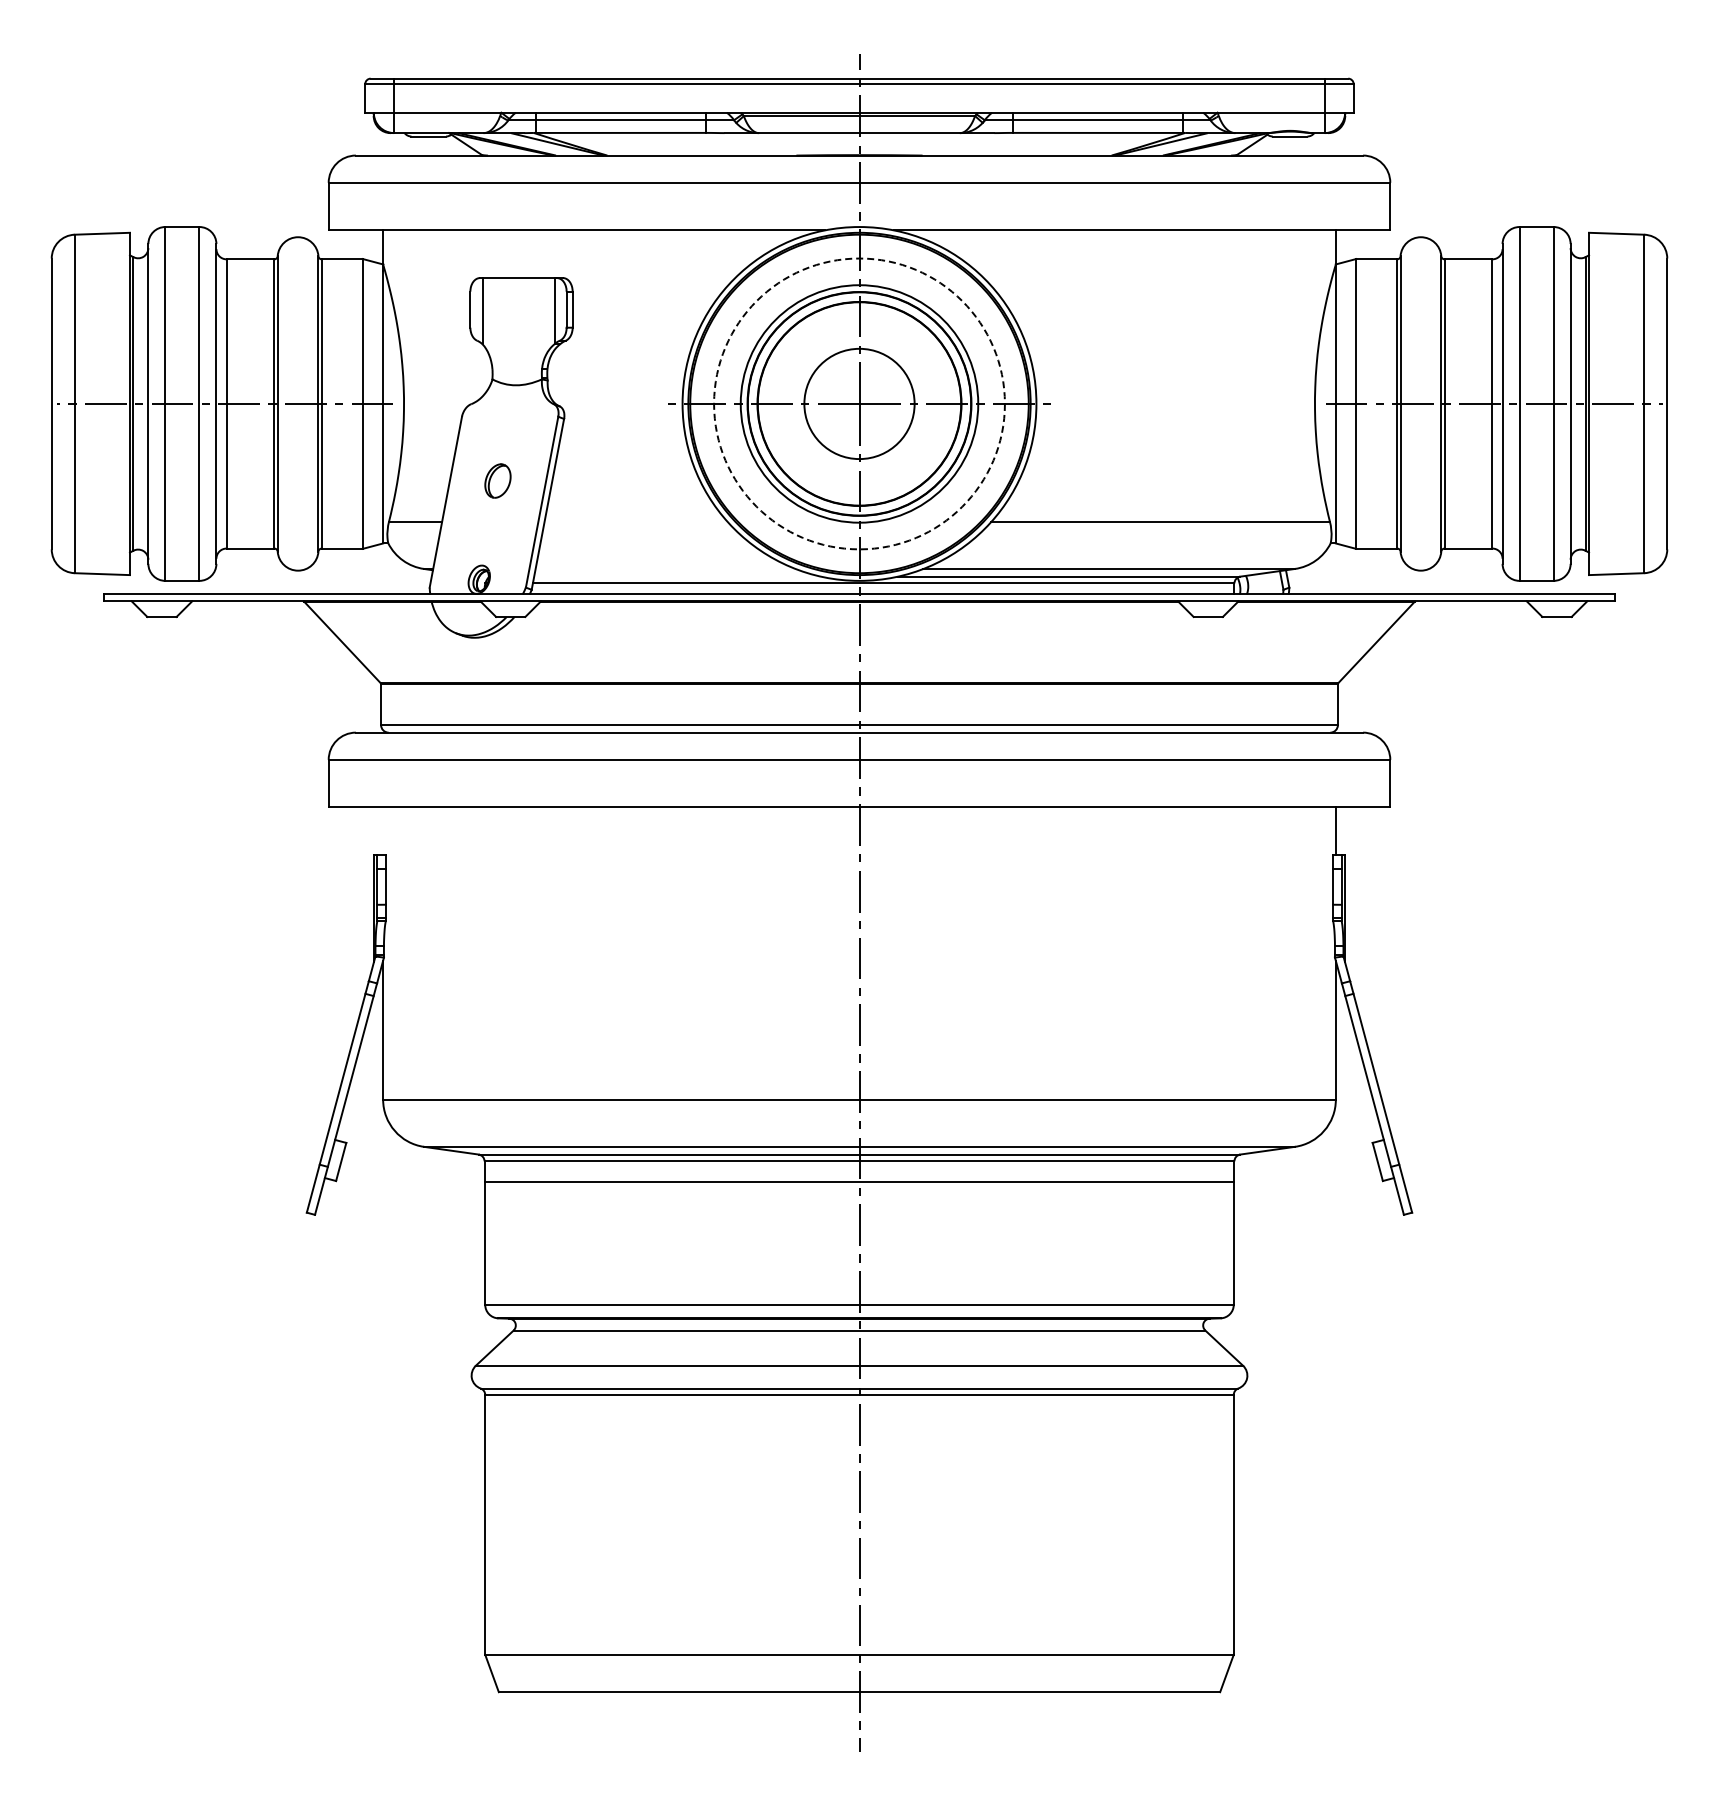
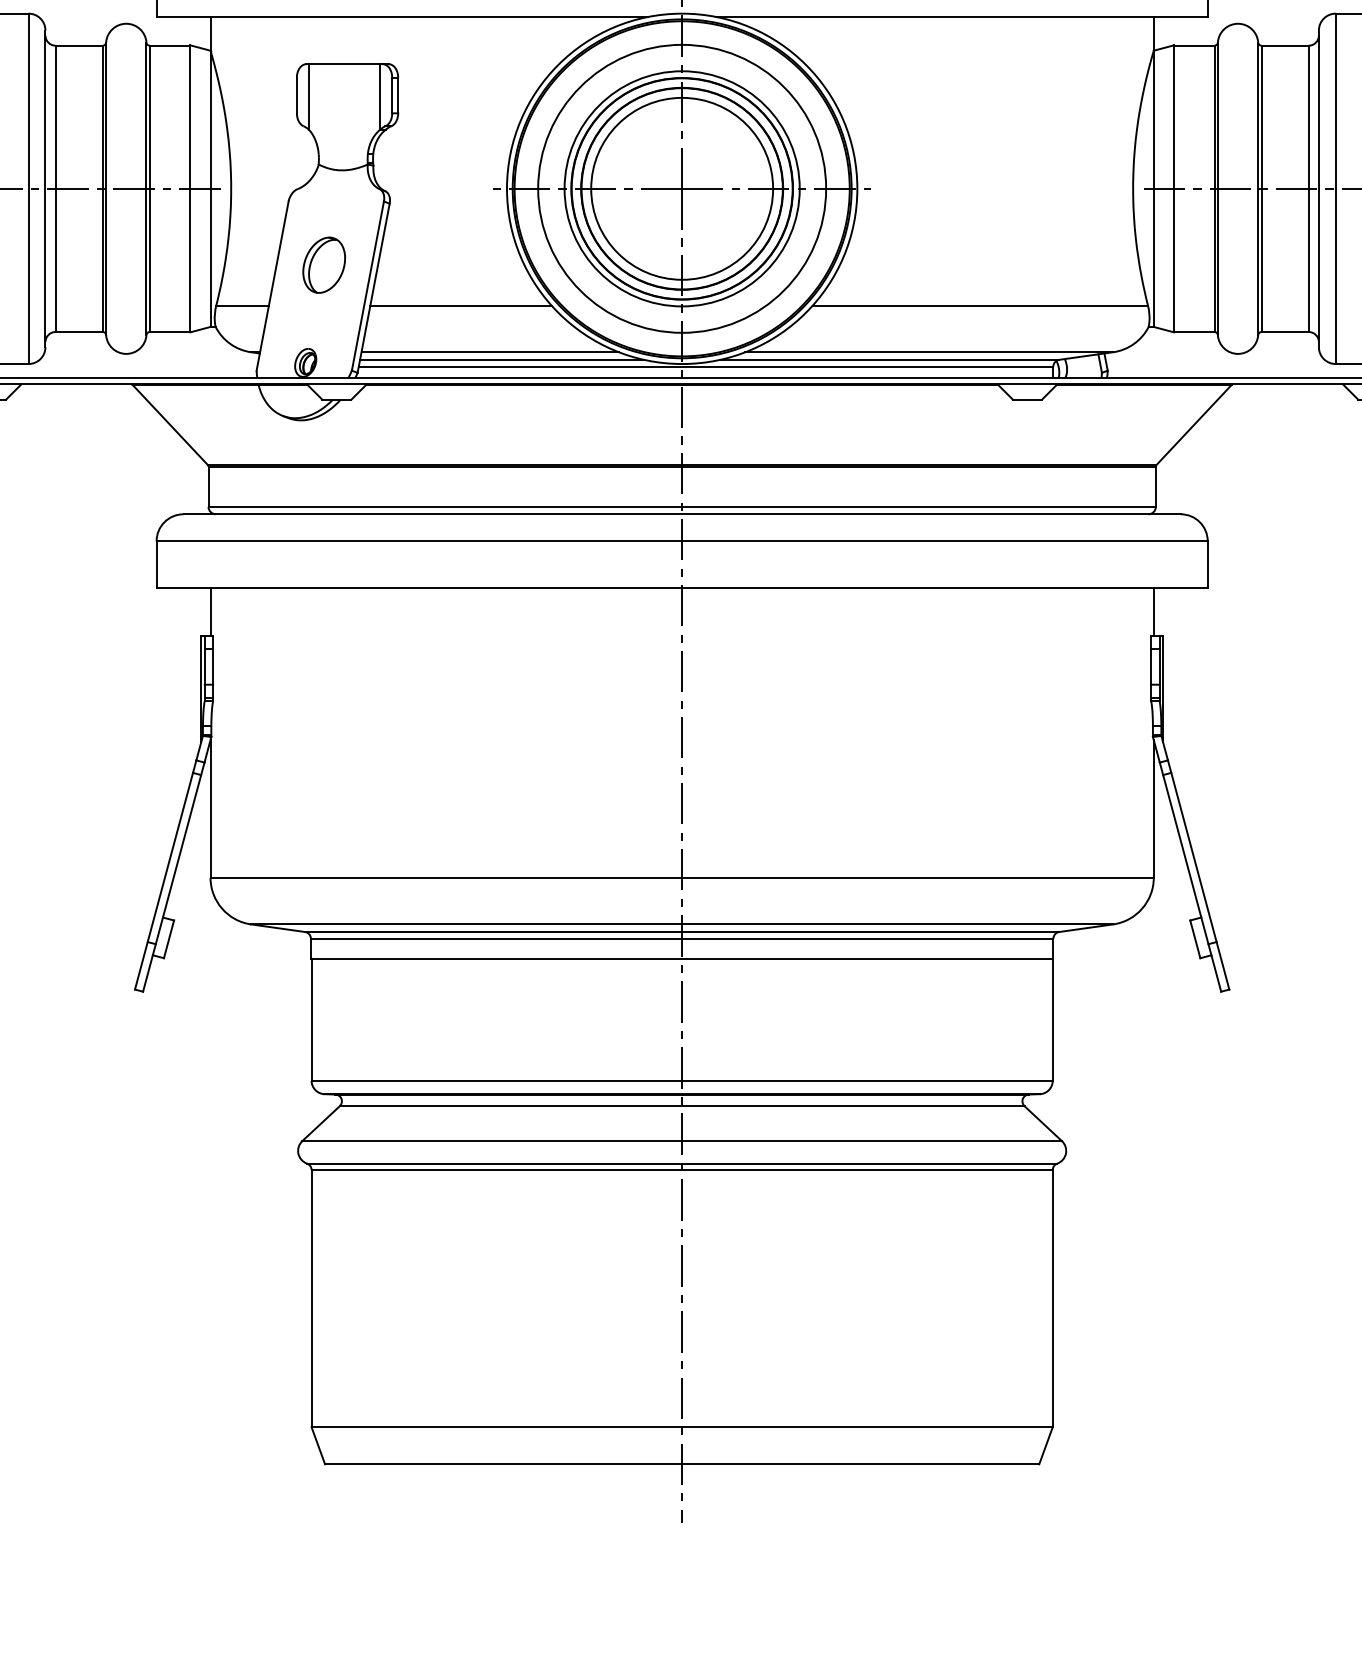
circle: (859, 403) -> (682, 188), dashed -> solid
circle: (859, 403) -> (682, 188), size x1.67
part: (497, 480) -> (323, 264), size x1.67
line: (635, 521) -> (460, 305), added
line: (665, 568) -> (490, 351), added
line: (677, 576) -> (501, 359), added
line: (383, 831) -> (210, 612), added

